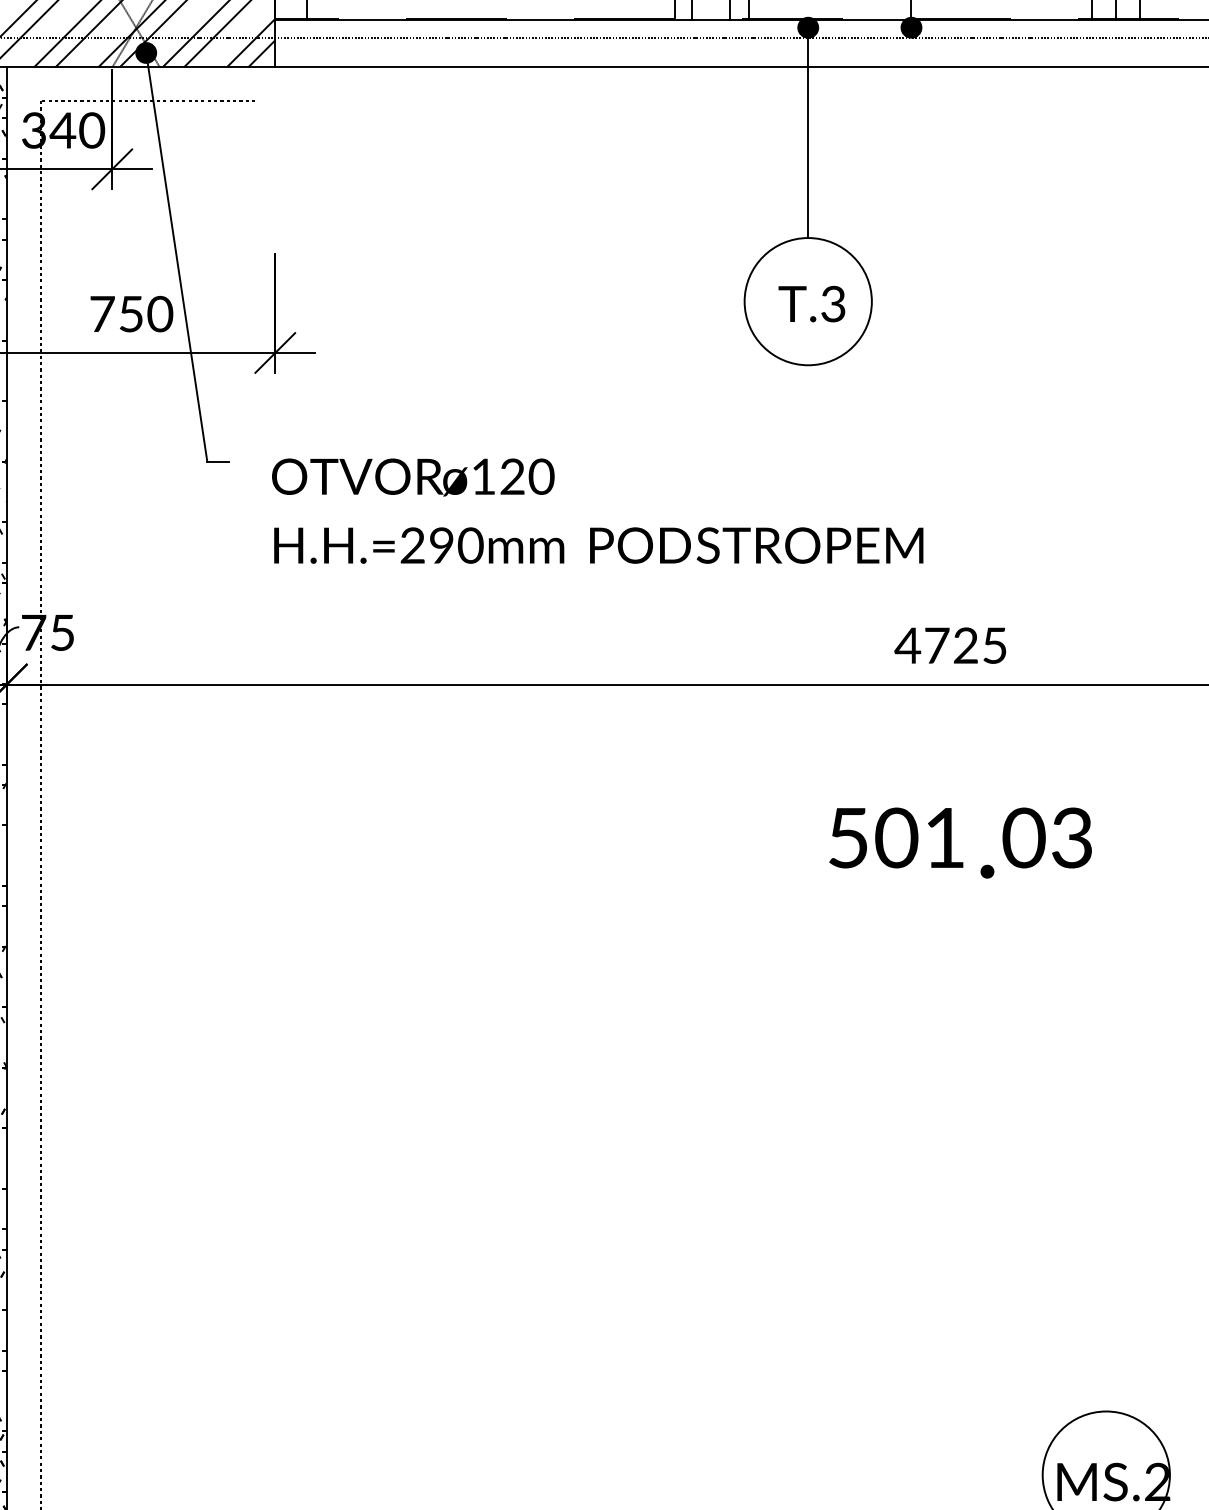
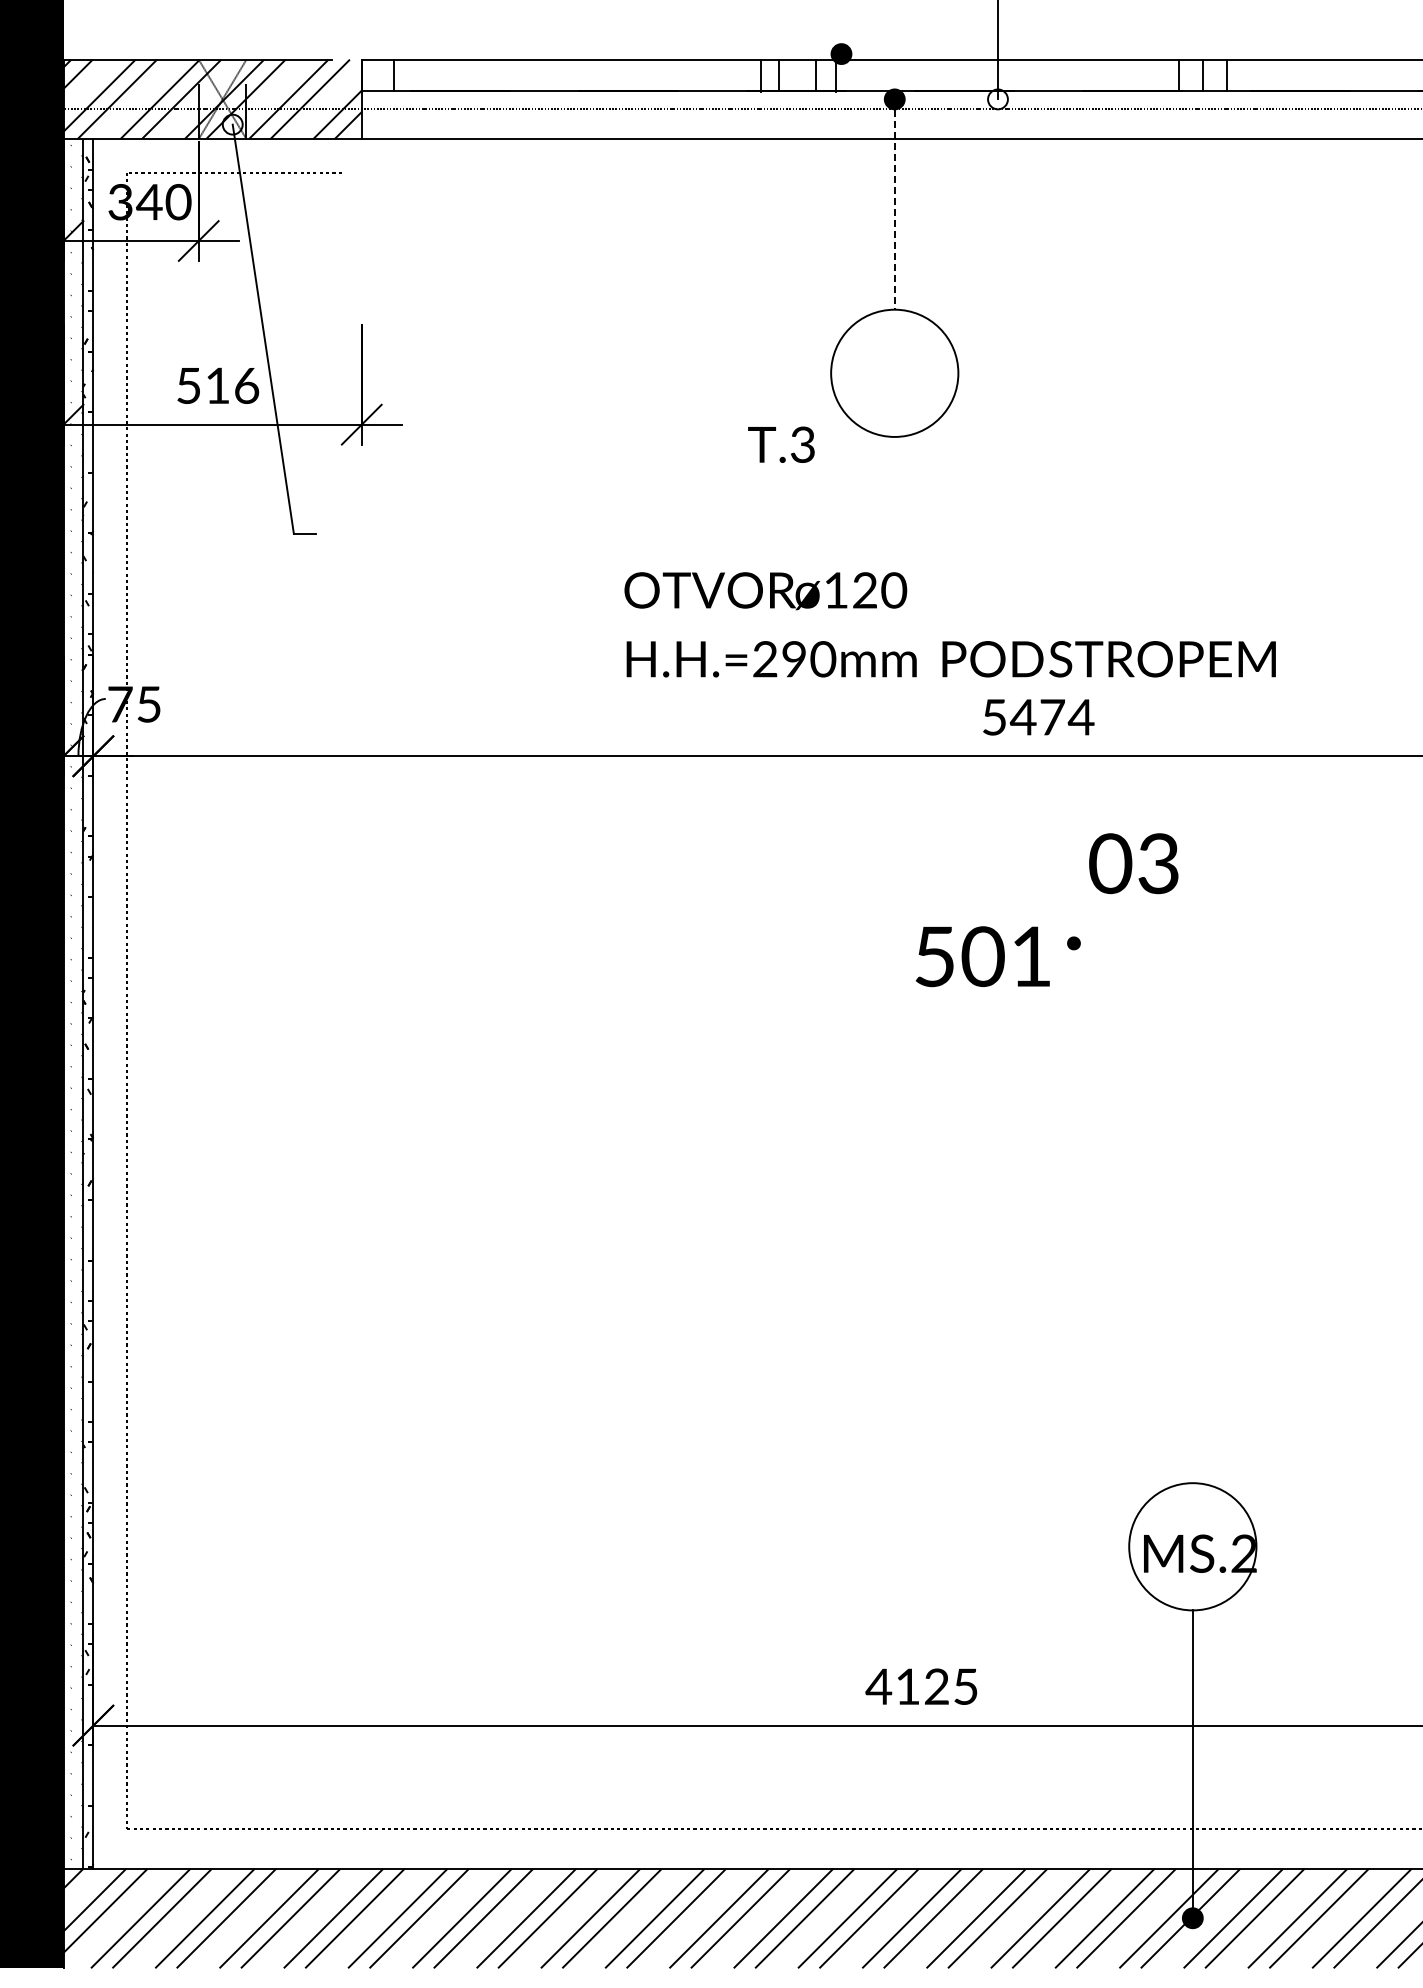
fill: (910, 27) -> (997, 99), removed
fill: (145, 52) -> (232, 124), removed
line: (807, 133) -> (894, 205), solid -> dashed
text: (811, 303) -> (781, 444), moved
text: (131, 313) -> (218, 385), 750 -> 516
text: (596, 510) -> (949, 624), moved
text: (950, 645) -> (1037, 717), 4725 -> 5474
text: (895, 837) -> (982, 956), moved
text: (1046, 837) -> (1133, 863), moved

